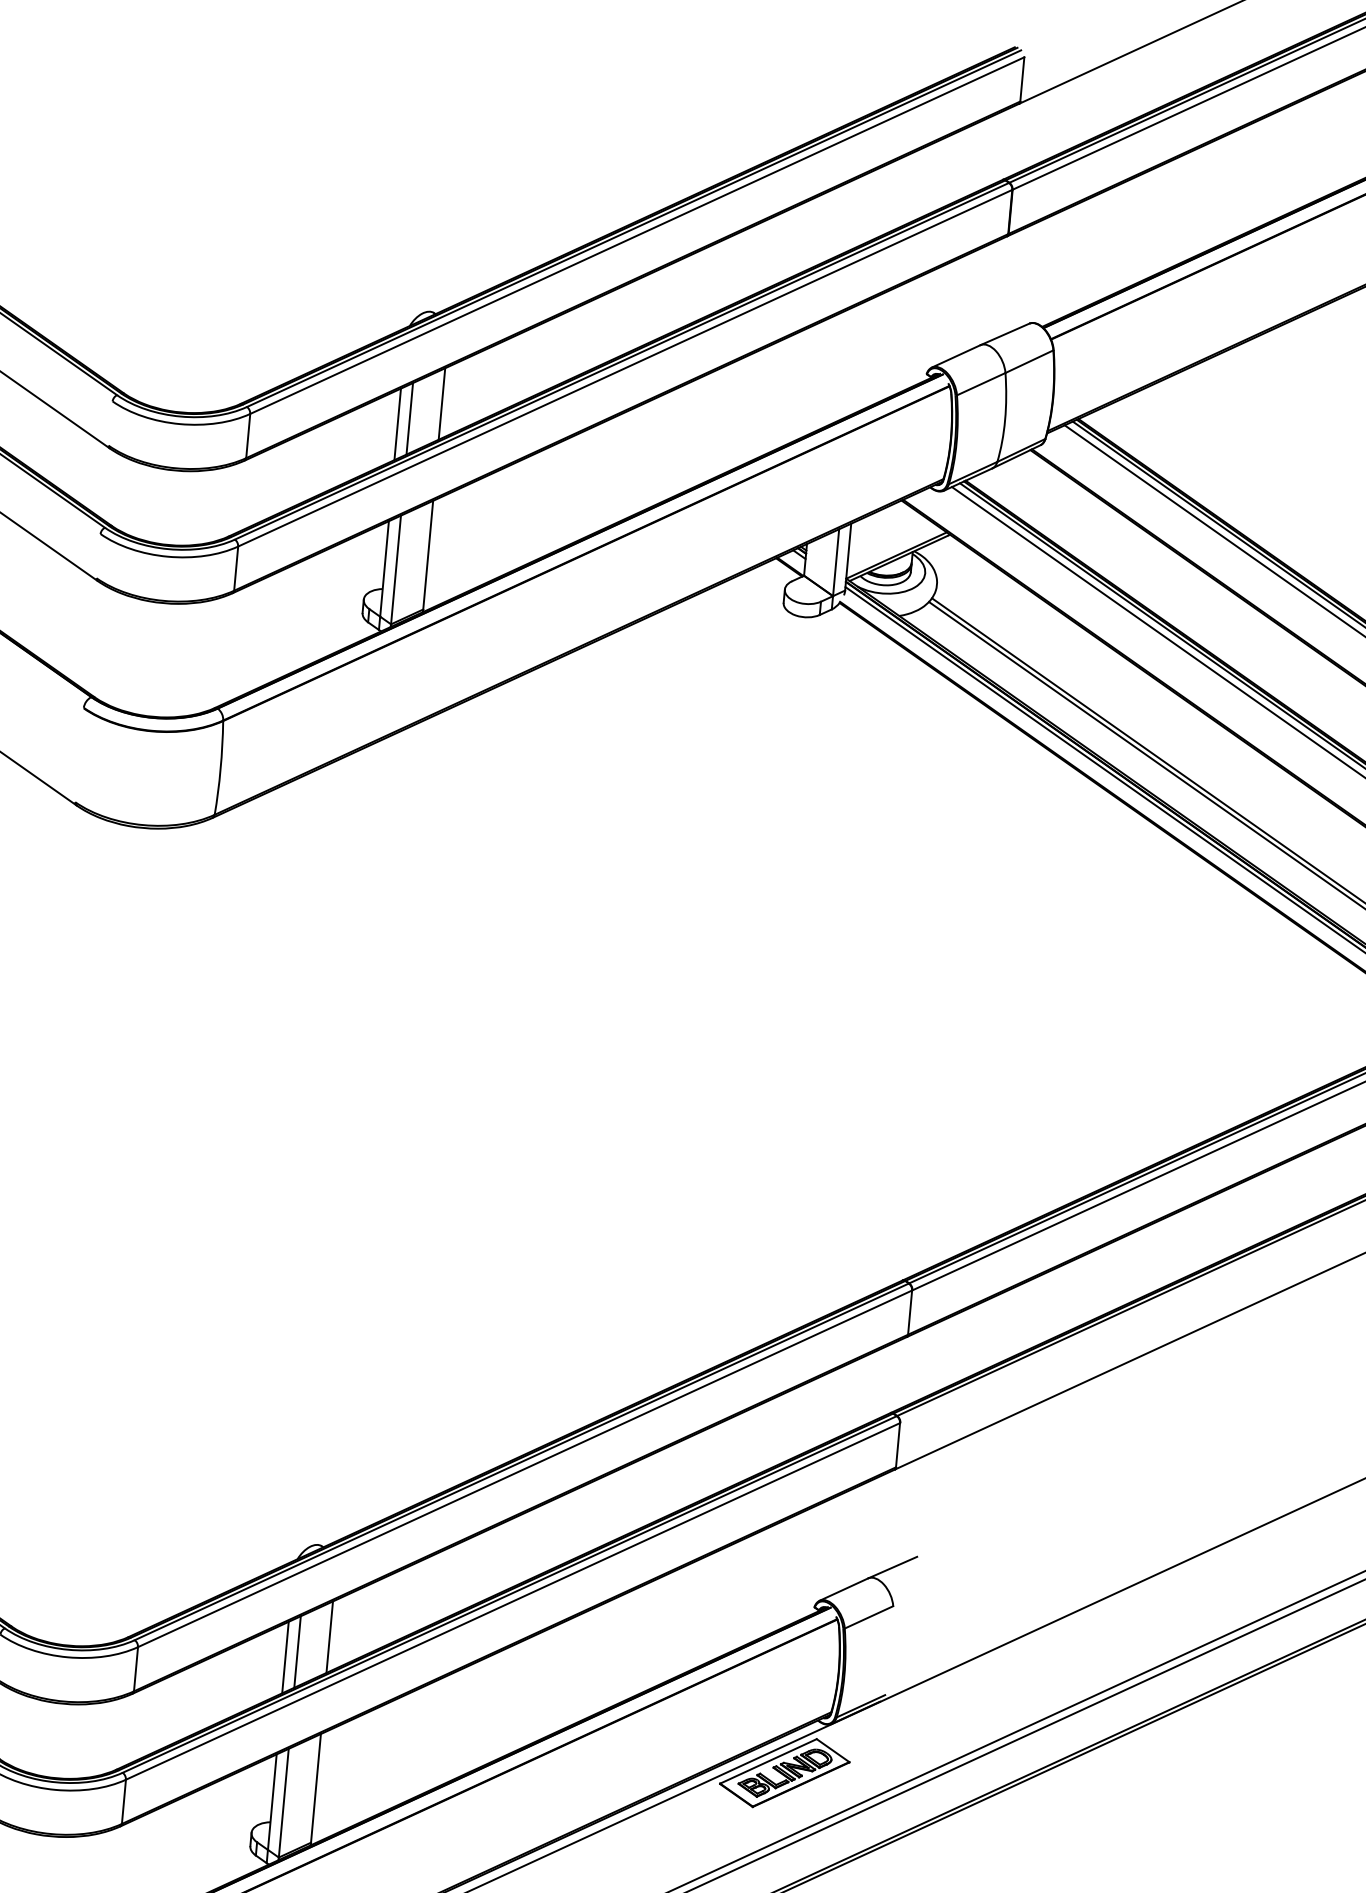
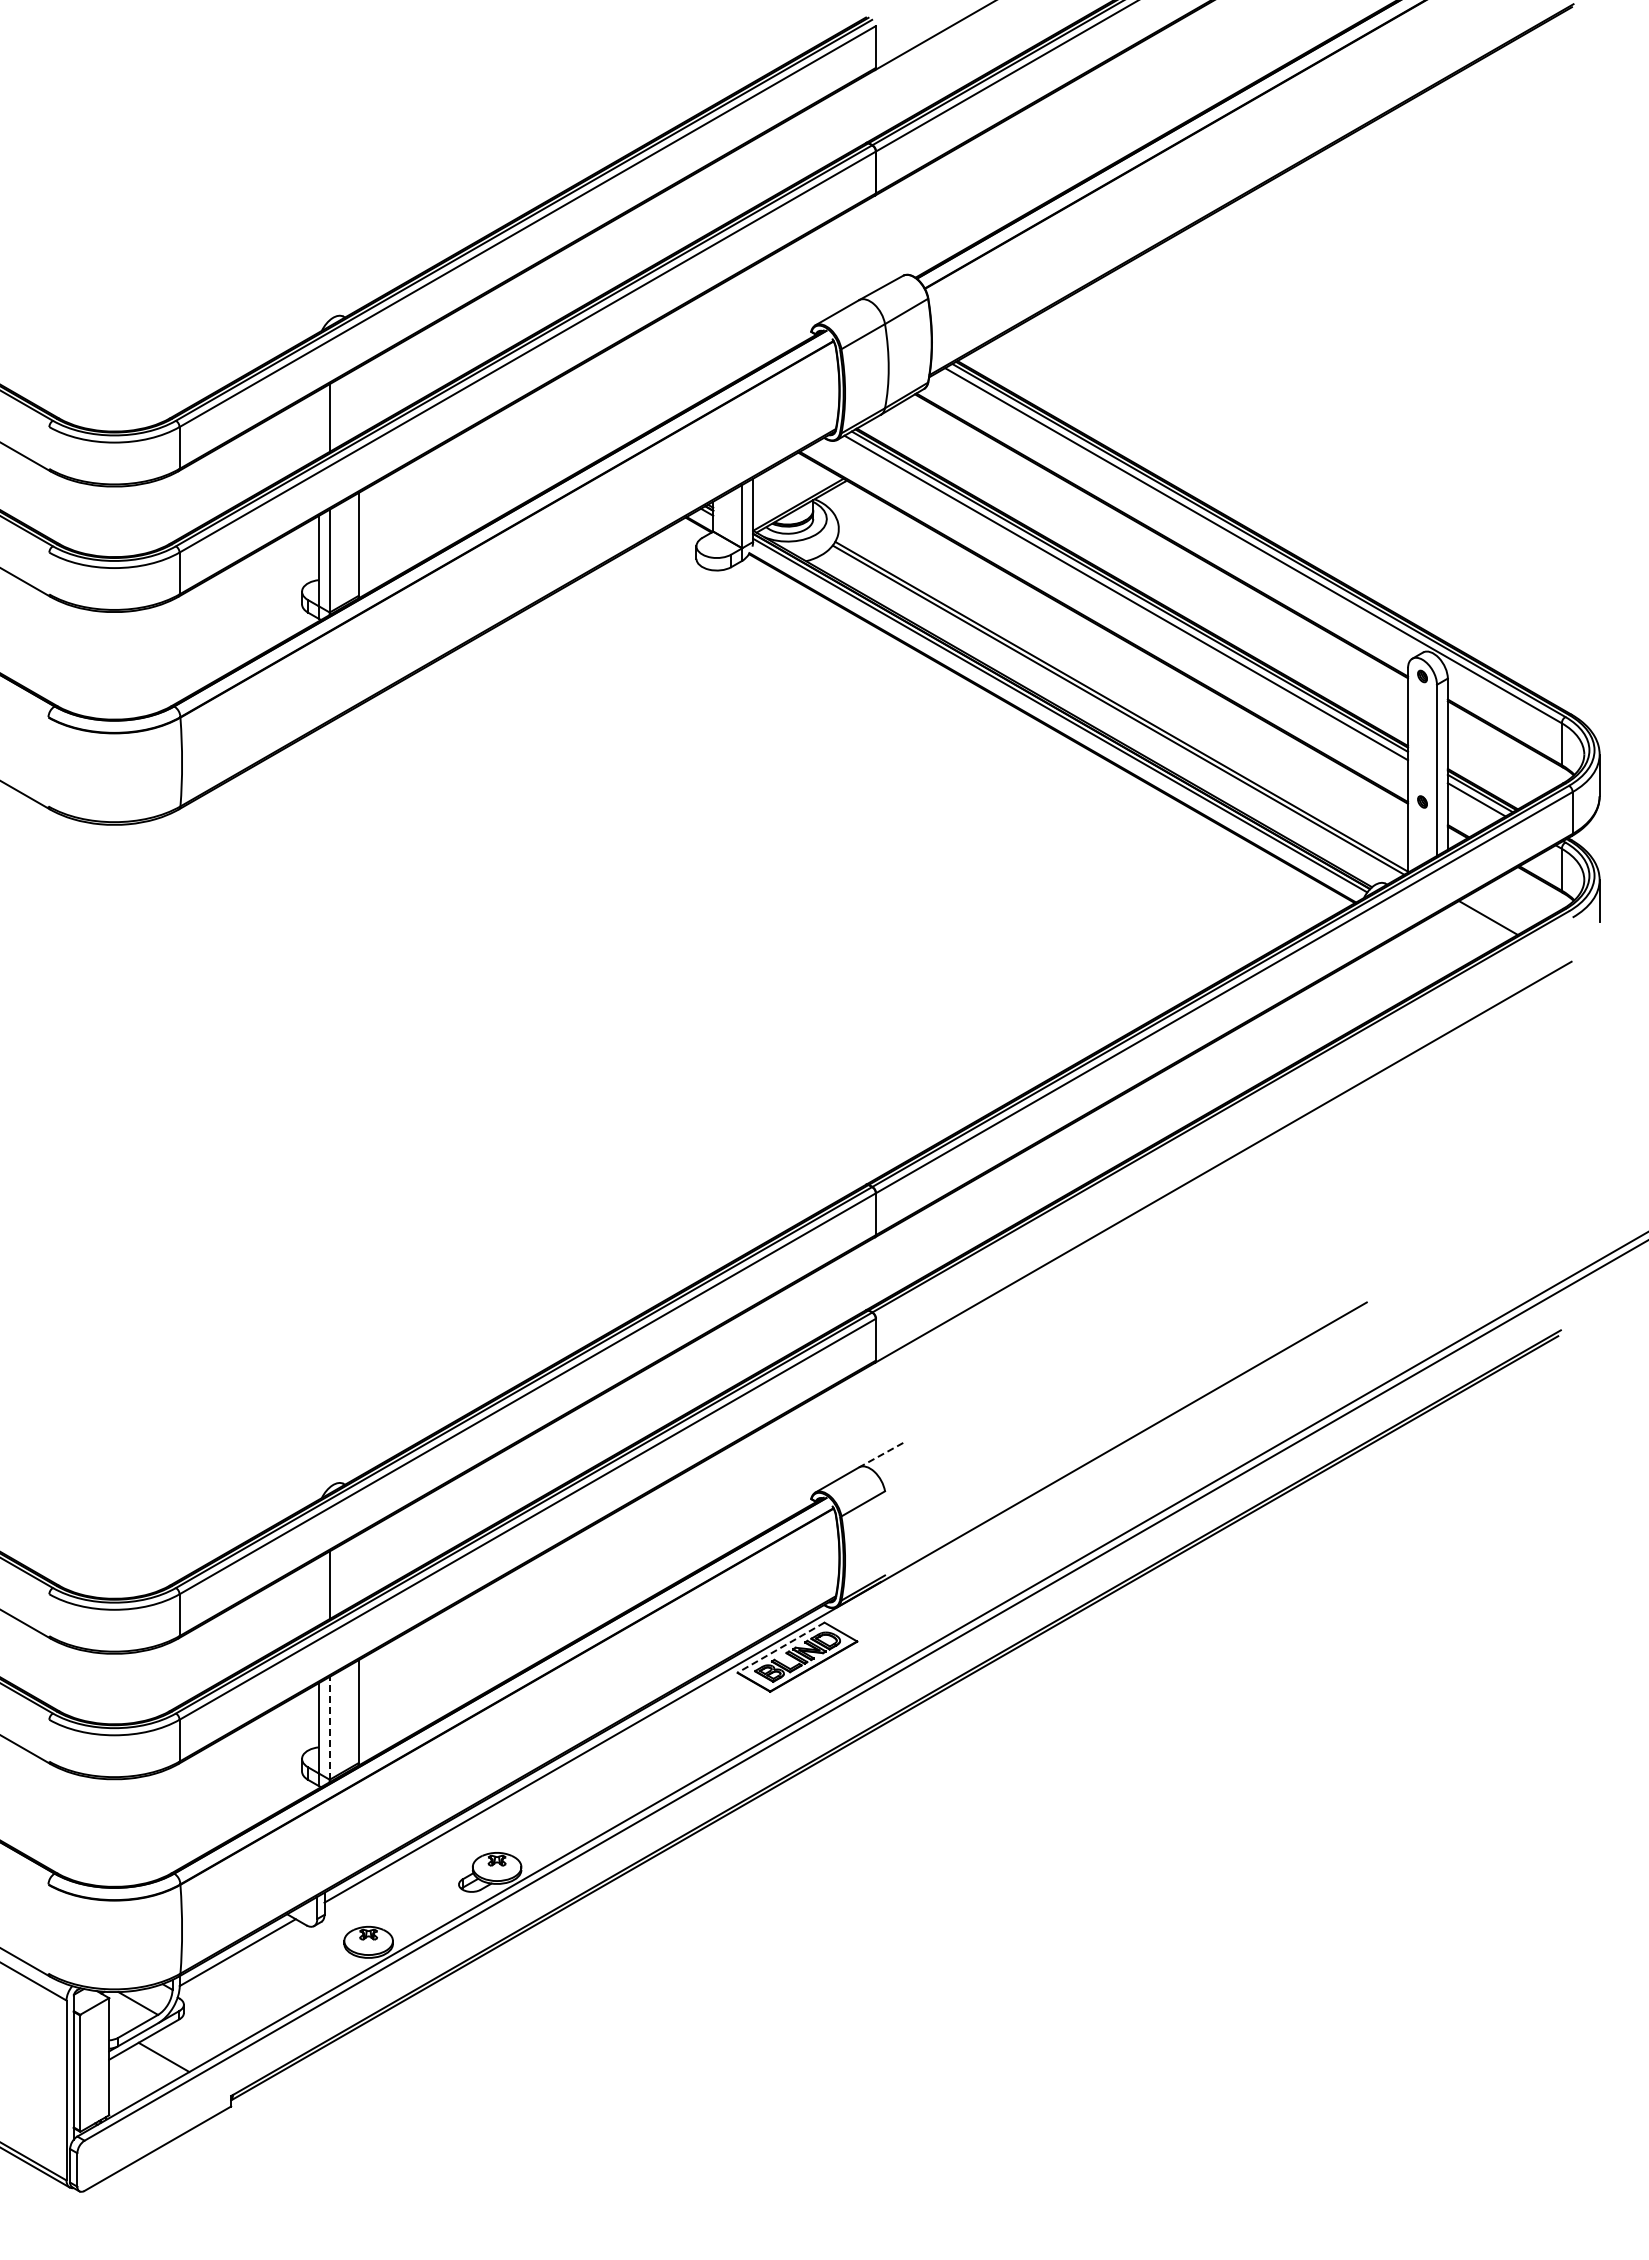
line: (441, 404) -> (358, 401), removed
line: (397, 424) -> (318, 424), removed
line: (891, 1567) -> (880, 1455), solid -> dashed
line: (329, 1637) -> (358, 1568), removed
line: (285, 1657) -> (318, 1591), removed
line: (767, 1761) -> (780, 1647), solid -> dashed
line: (283, 1802) -> (329, 1727), solid -> dashed

